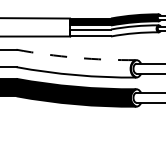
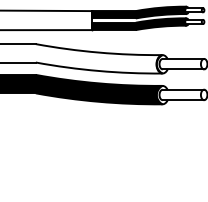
fill: (114, 31) -> (139, 24), added
arc: (75, 57) -> (98, 52), dashed -> solid

